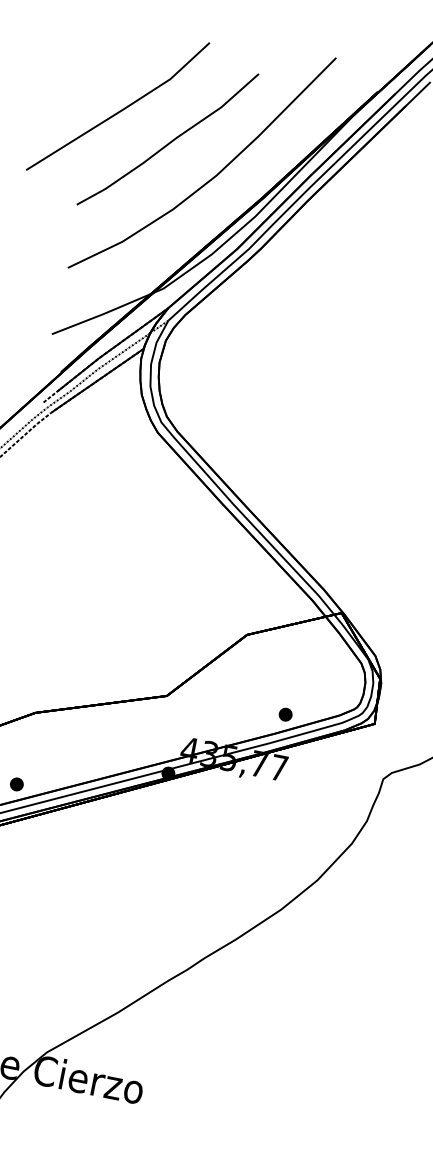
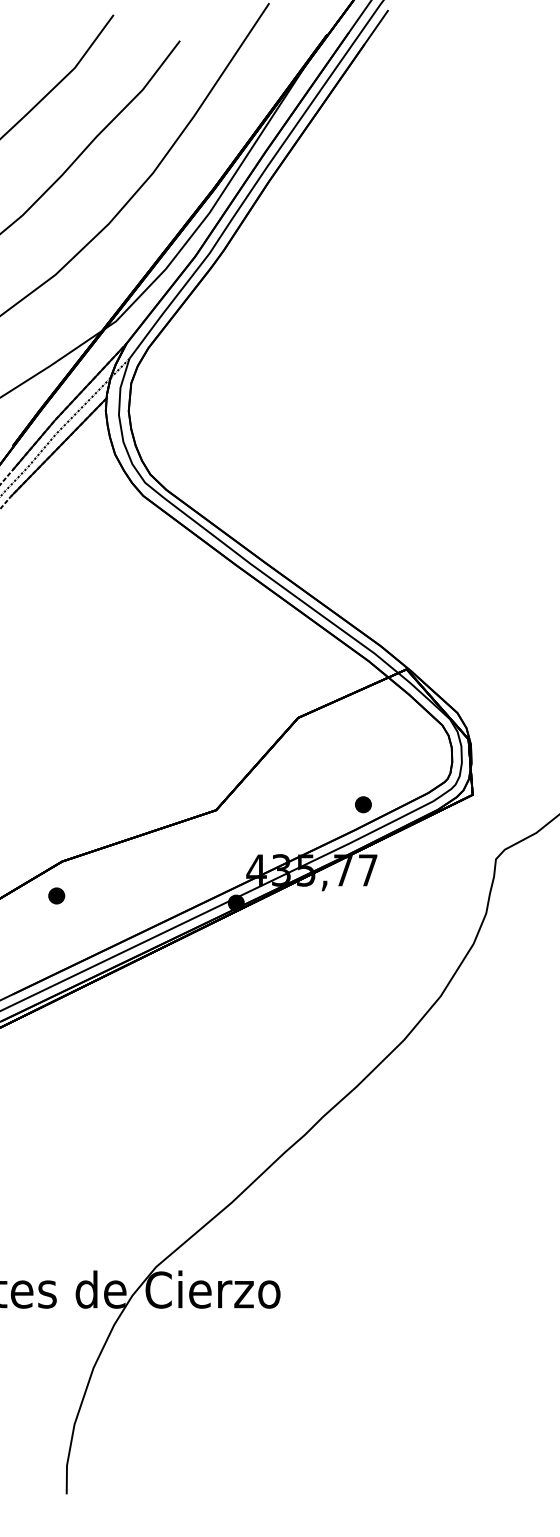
part: (16, 784) -> (56, 895), moved

